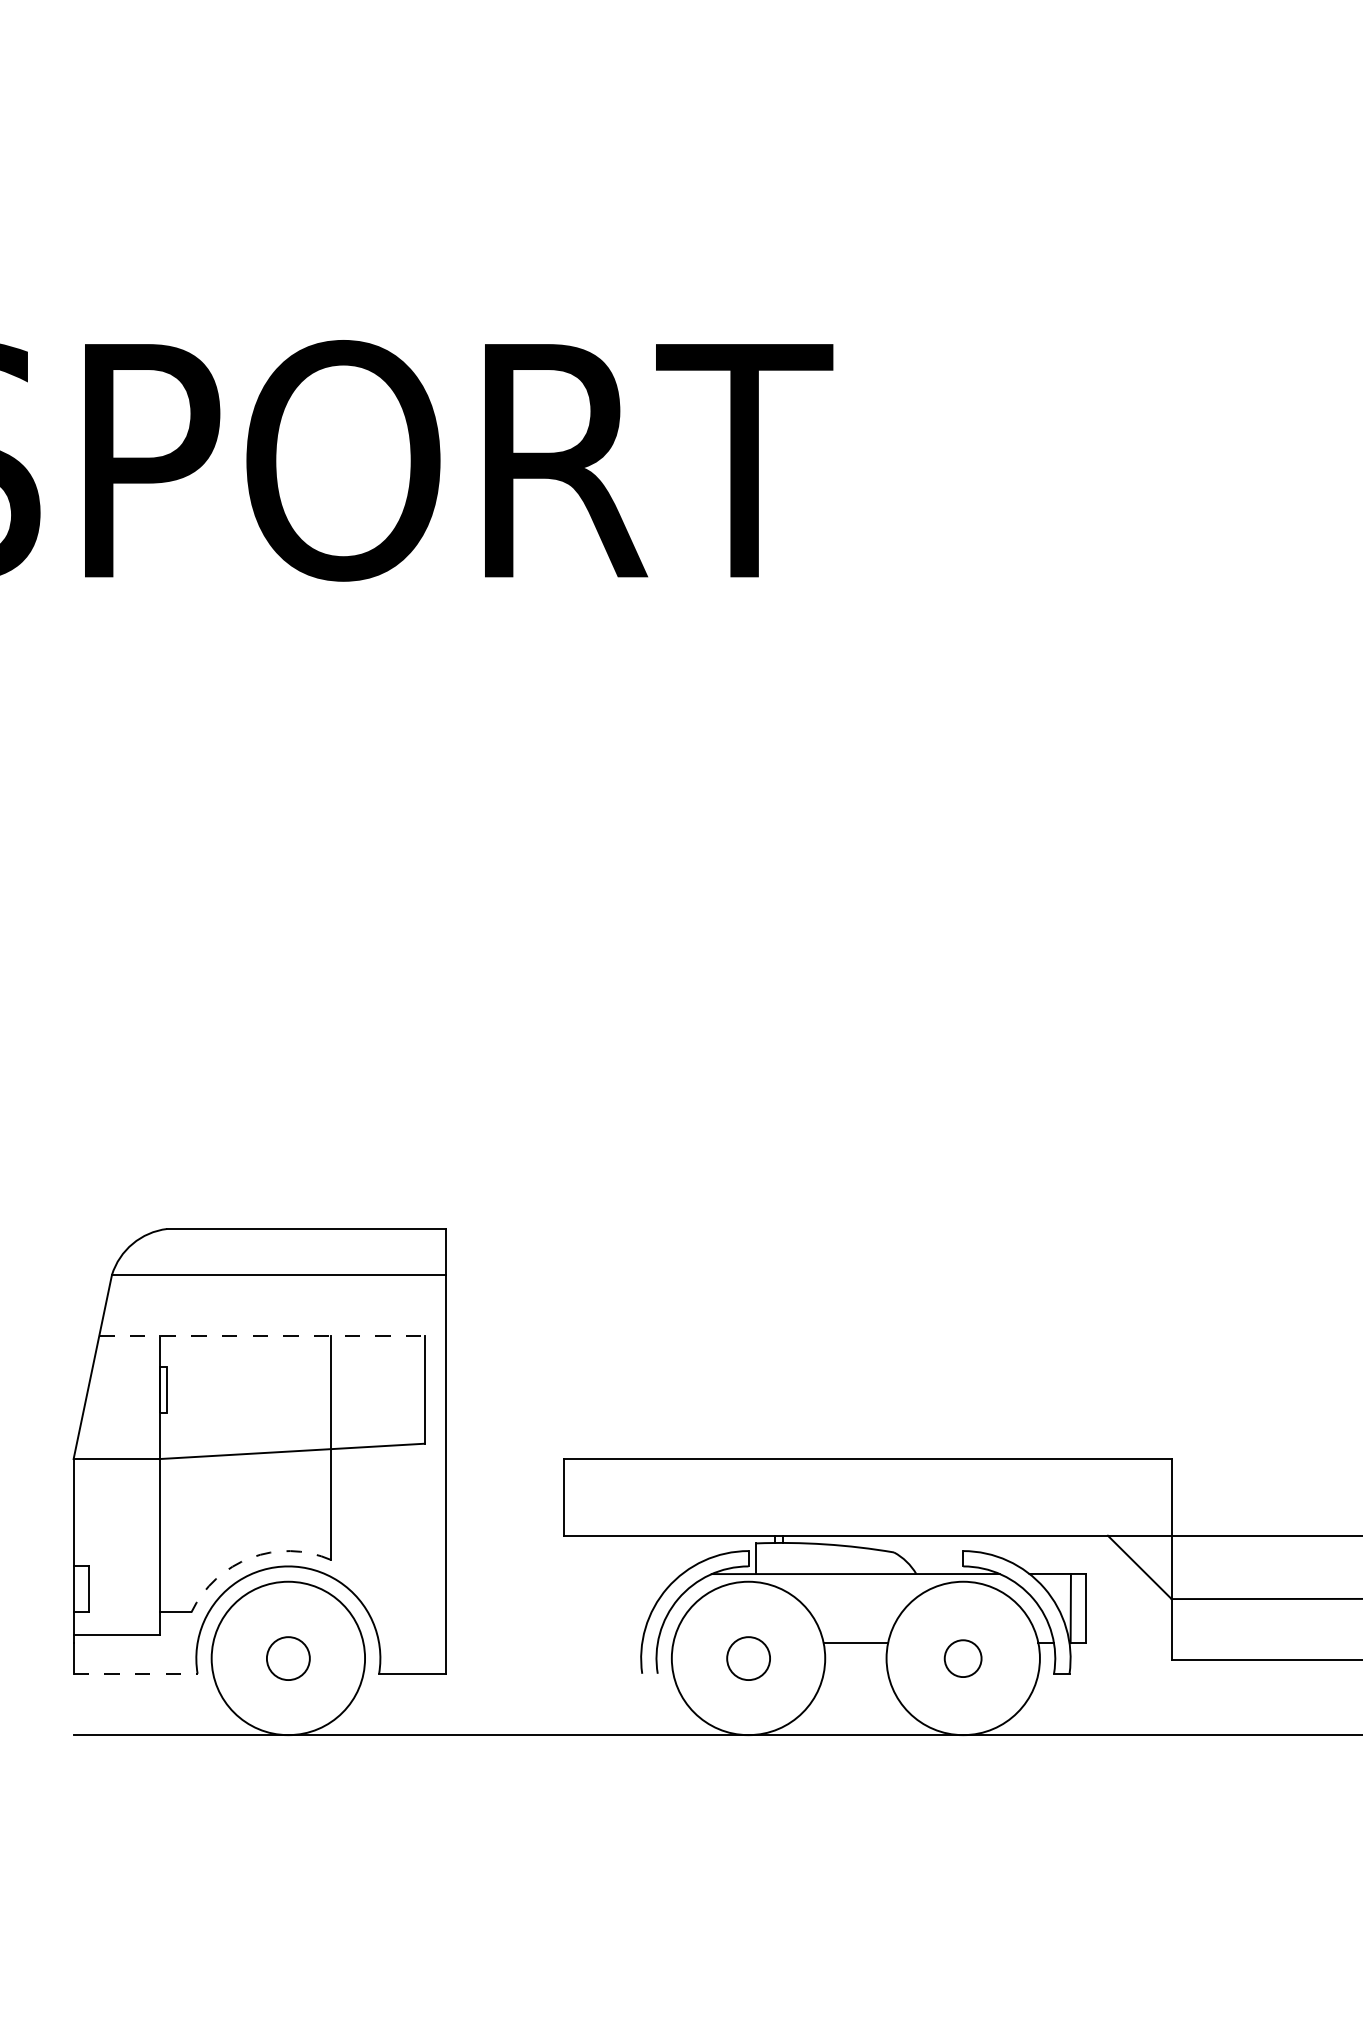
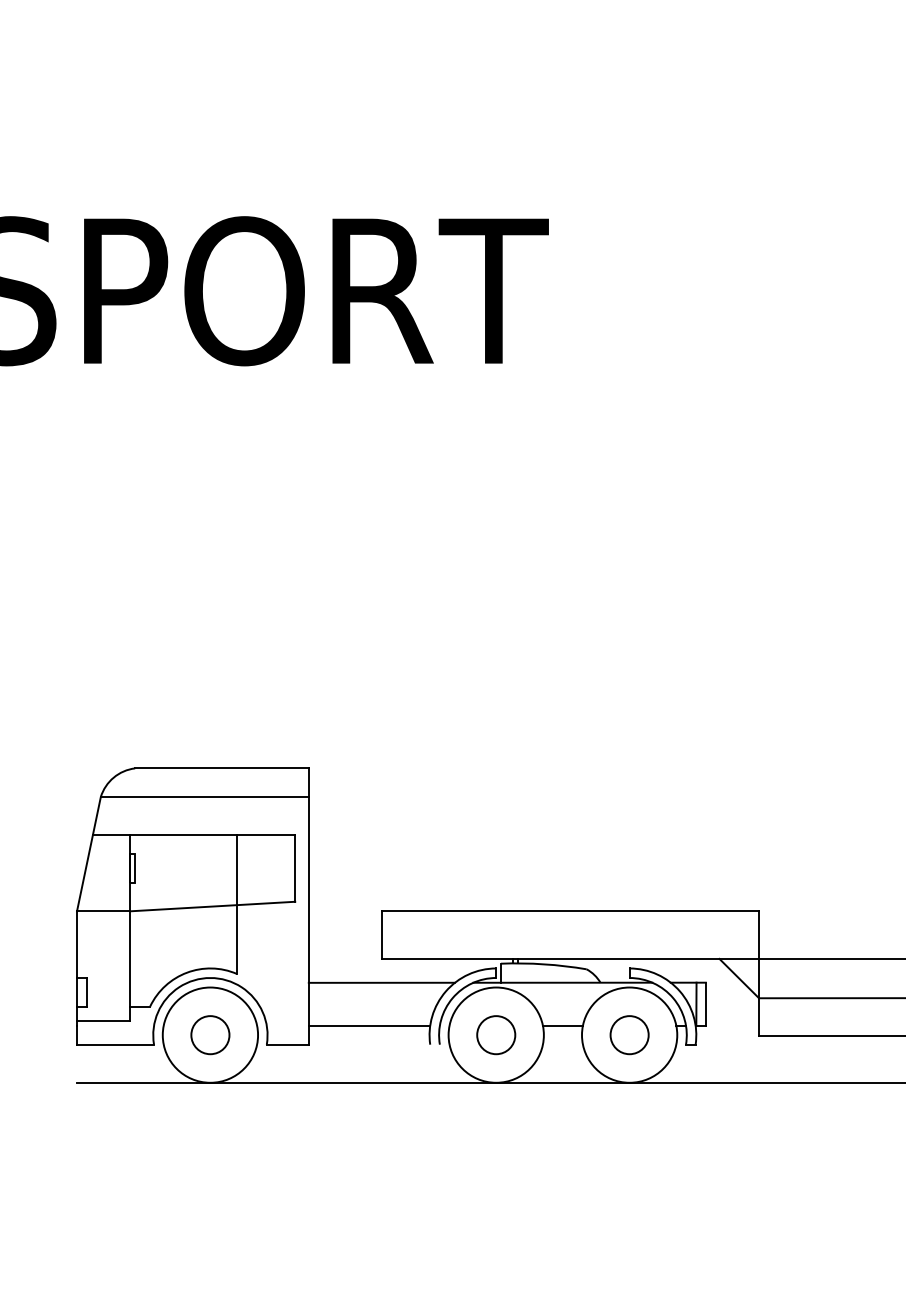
line: (262, 1337) -> (194, 835), dashed -> solid
arc: (251, 1557) -> (187, 972), dashed -> solid
line: (563, 1573) -> (381, 982), added
line: (544, 1642) -> (369, 1025), added
circle: (288, 1658) -> (210, 1035), size x1.43
circle: (748, 1658) -> (496, 1035), size x1.43
circle: (963, 1658) -> (629, 1035), size x1.67
line: (135, 1673) -> (115, 1044), dashed -> solid

